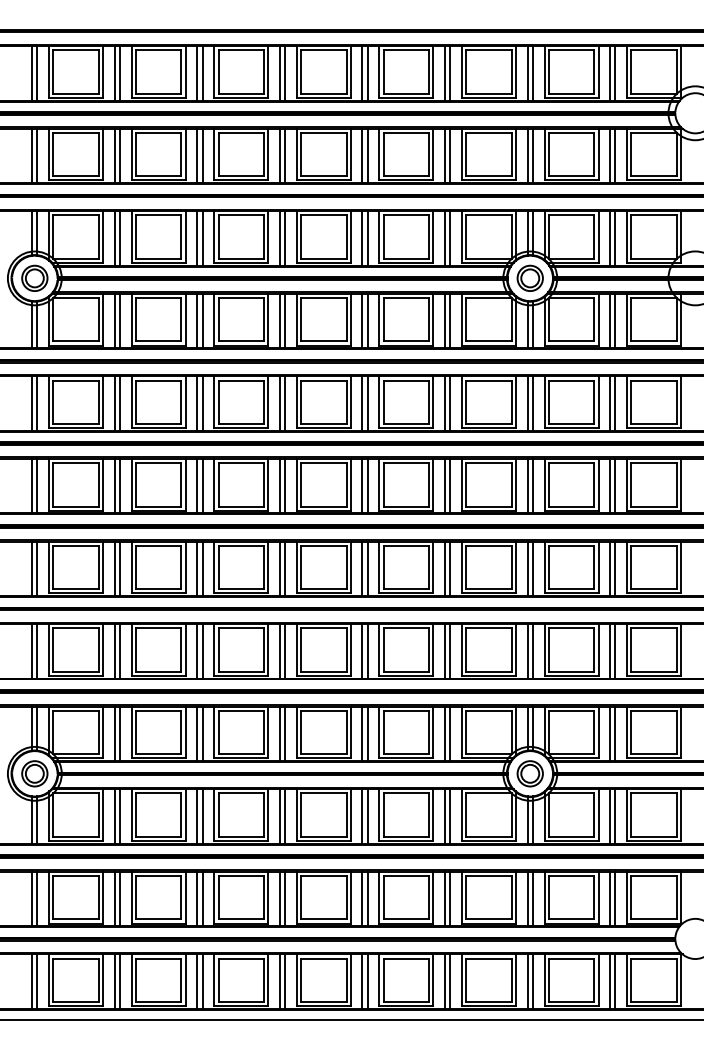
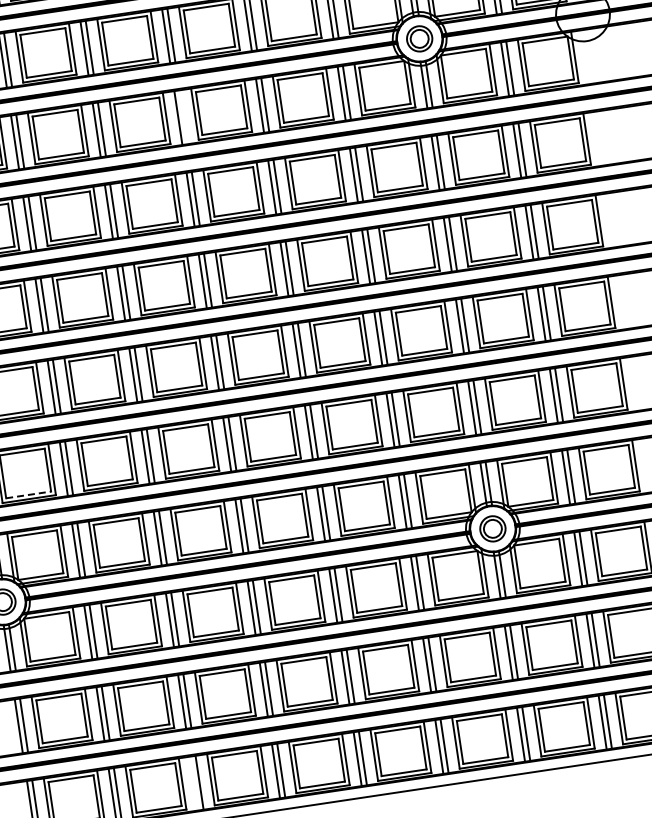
line: (285, 320) -> (183, 116), removed
line: (76, 671) -> (29, 494), solid -> dashed
line: (197, 981) -> (194, 783), removed

